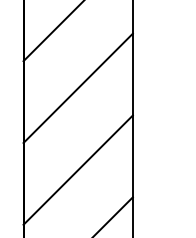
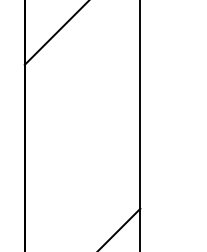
line: (77, 88) -> (81, 93), removed
line: (77, 169) -> (81, 179), removed

